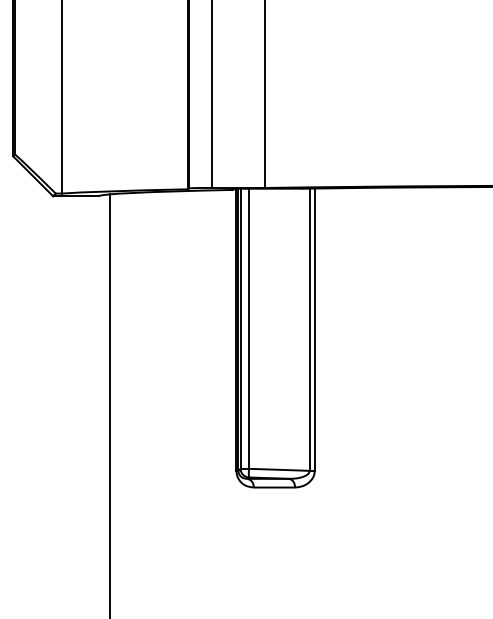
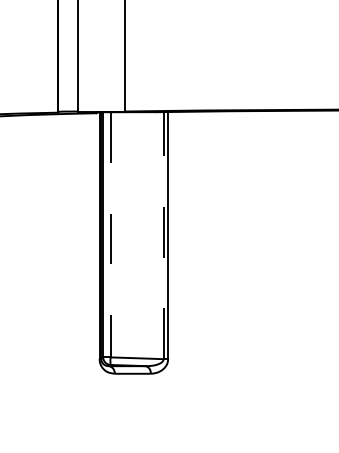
line: (248, 329) -> (110, 235), solid -> dashed
line: (309, 329) -> (163, 235), solid -> dashed

